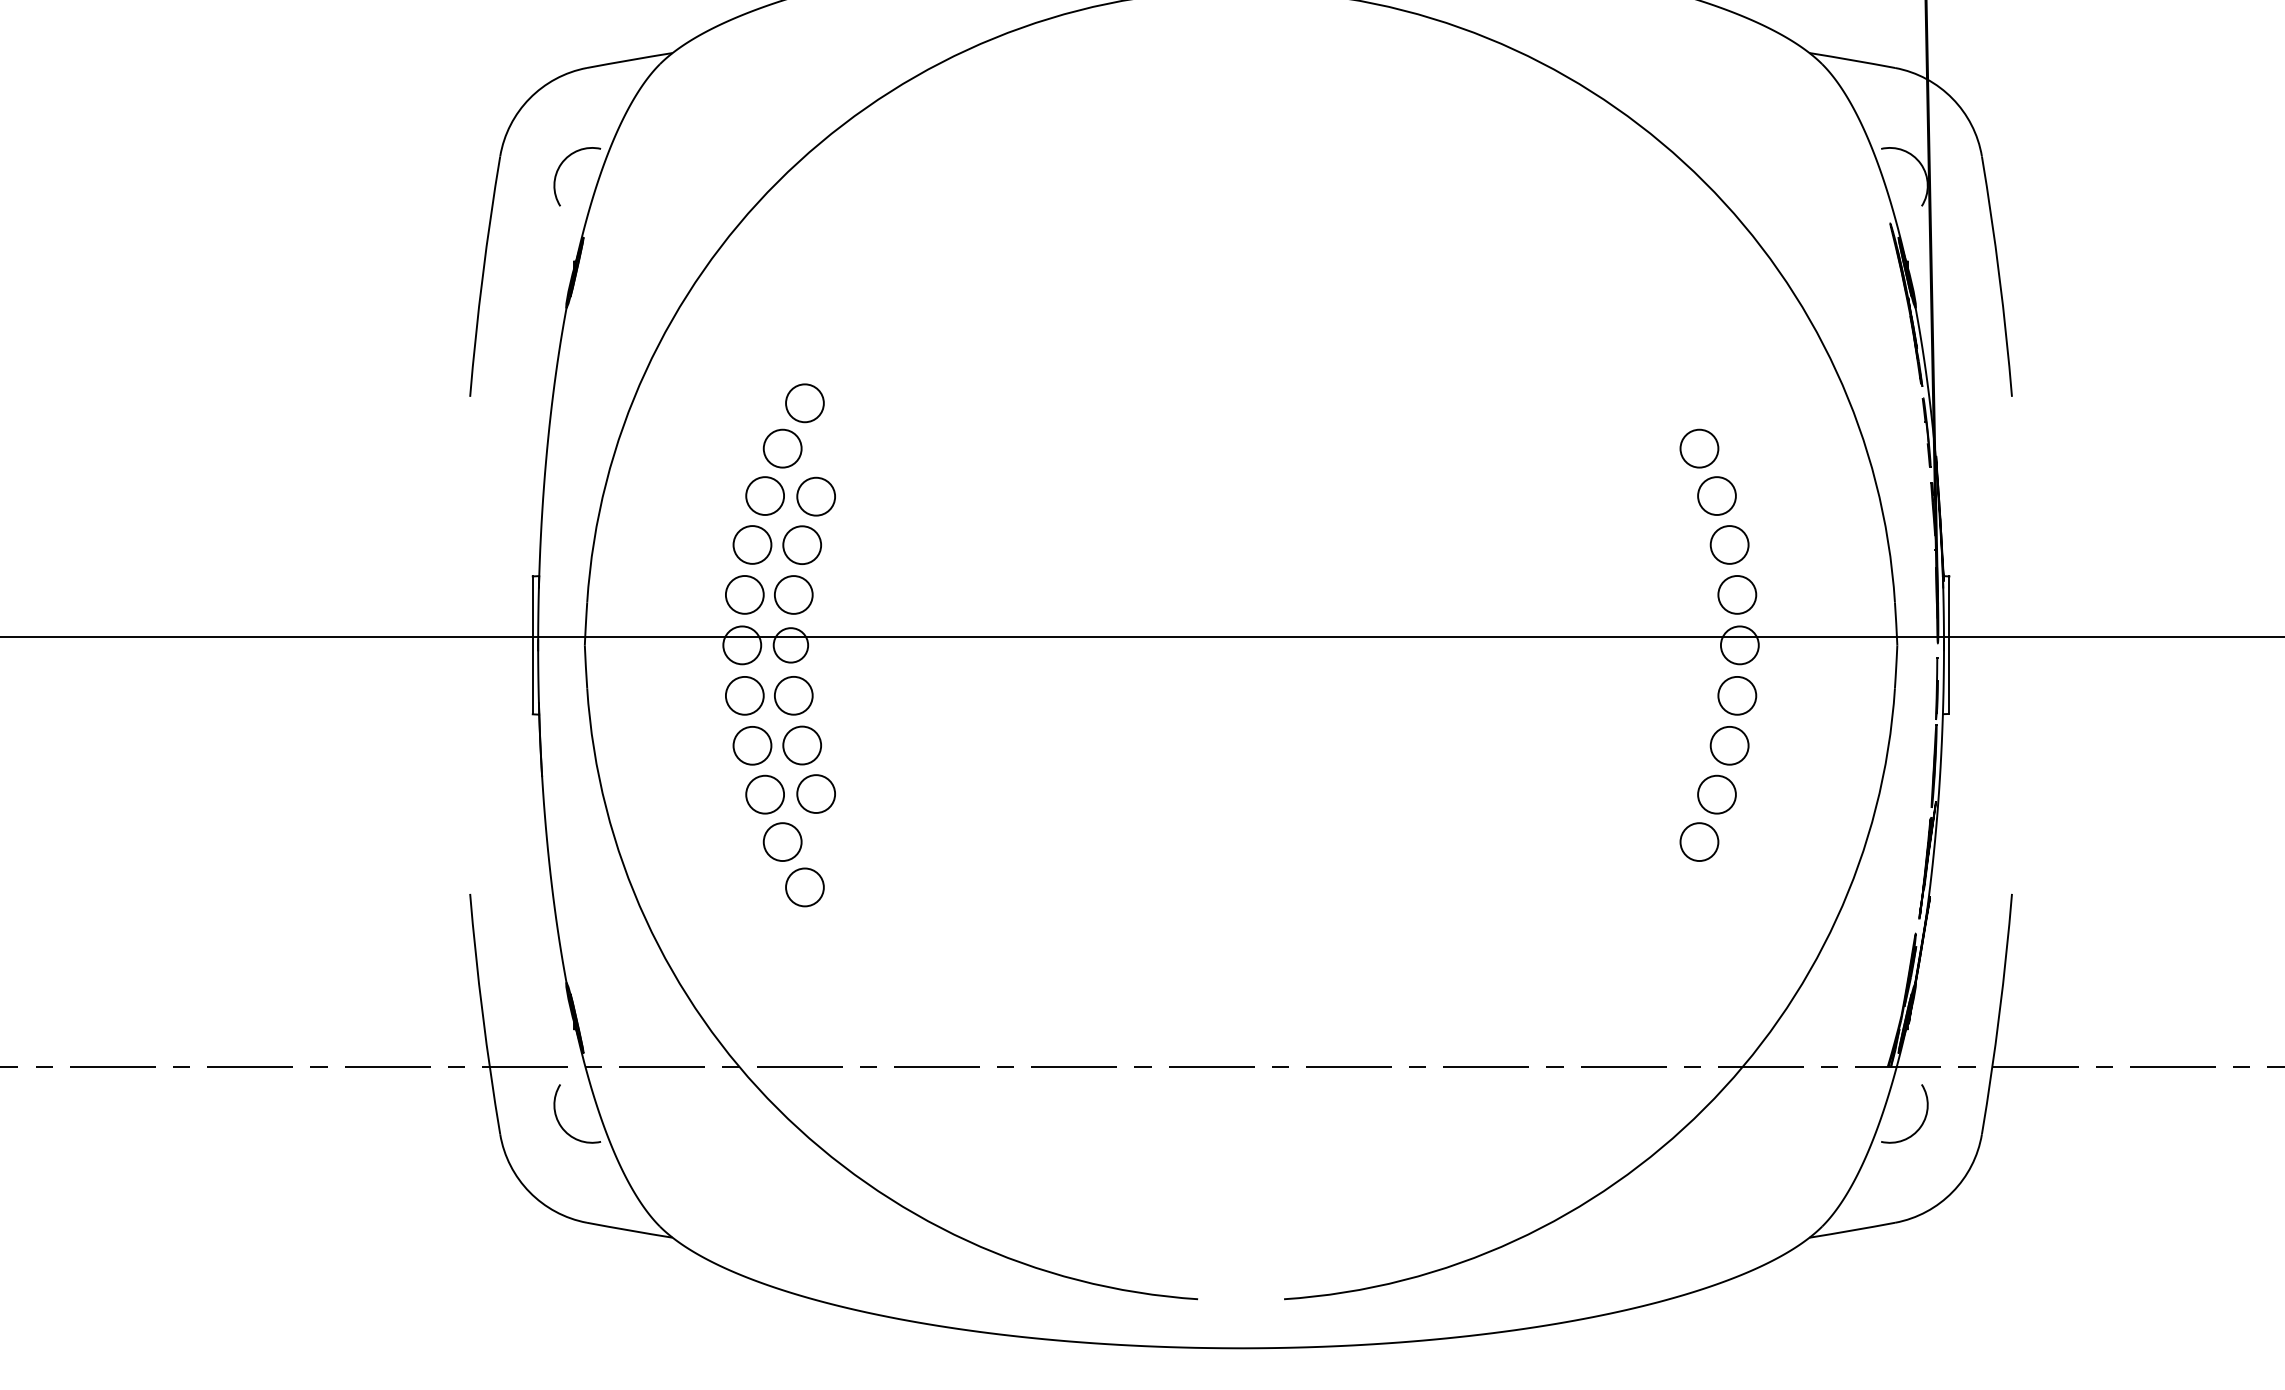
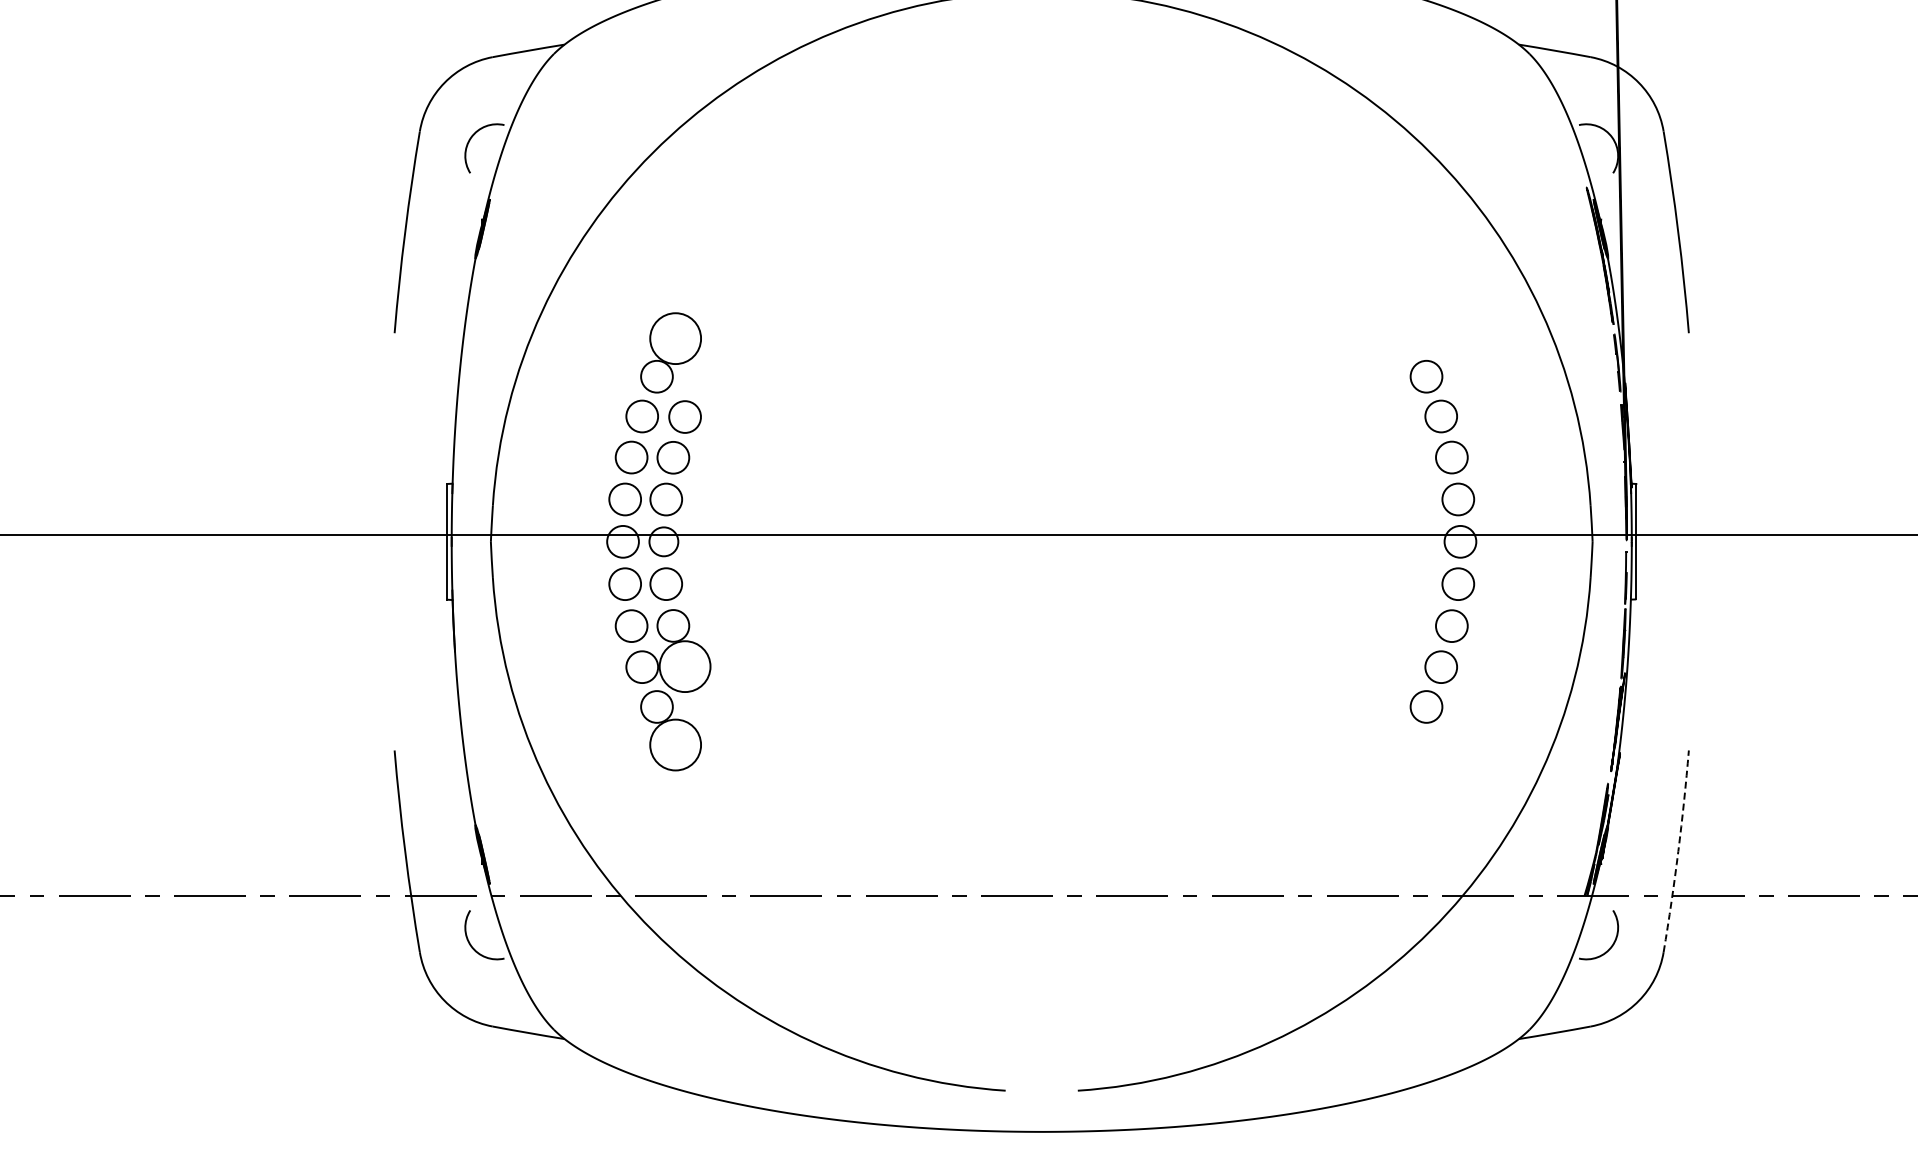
circle: (804, 403) -> (675, 338), size x1.6
circle: (815, 793) -> (684, 666), size x1.6
circle: (804, 886) -> (675, 744), size x1.6
arc: (1999, 1014) -> (1678, 851), solid -> dashed

